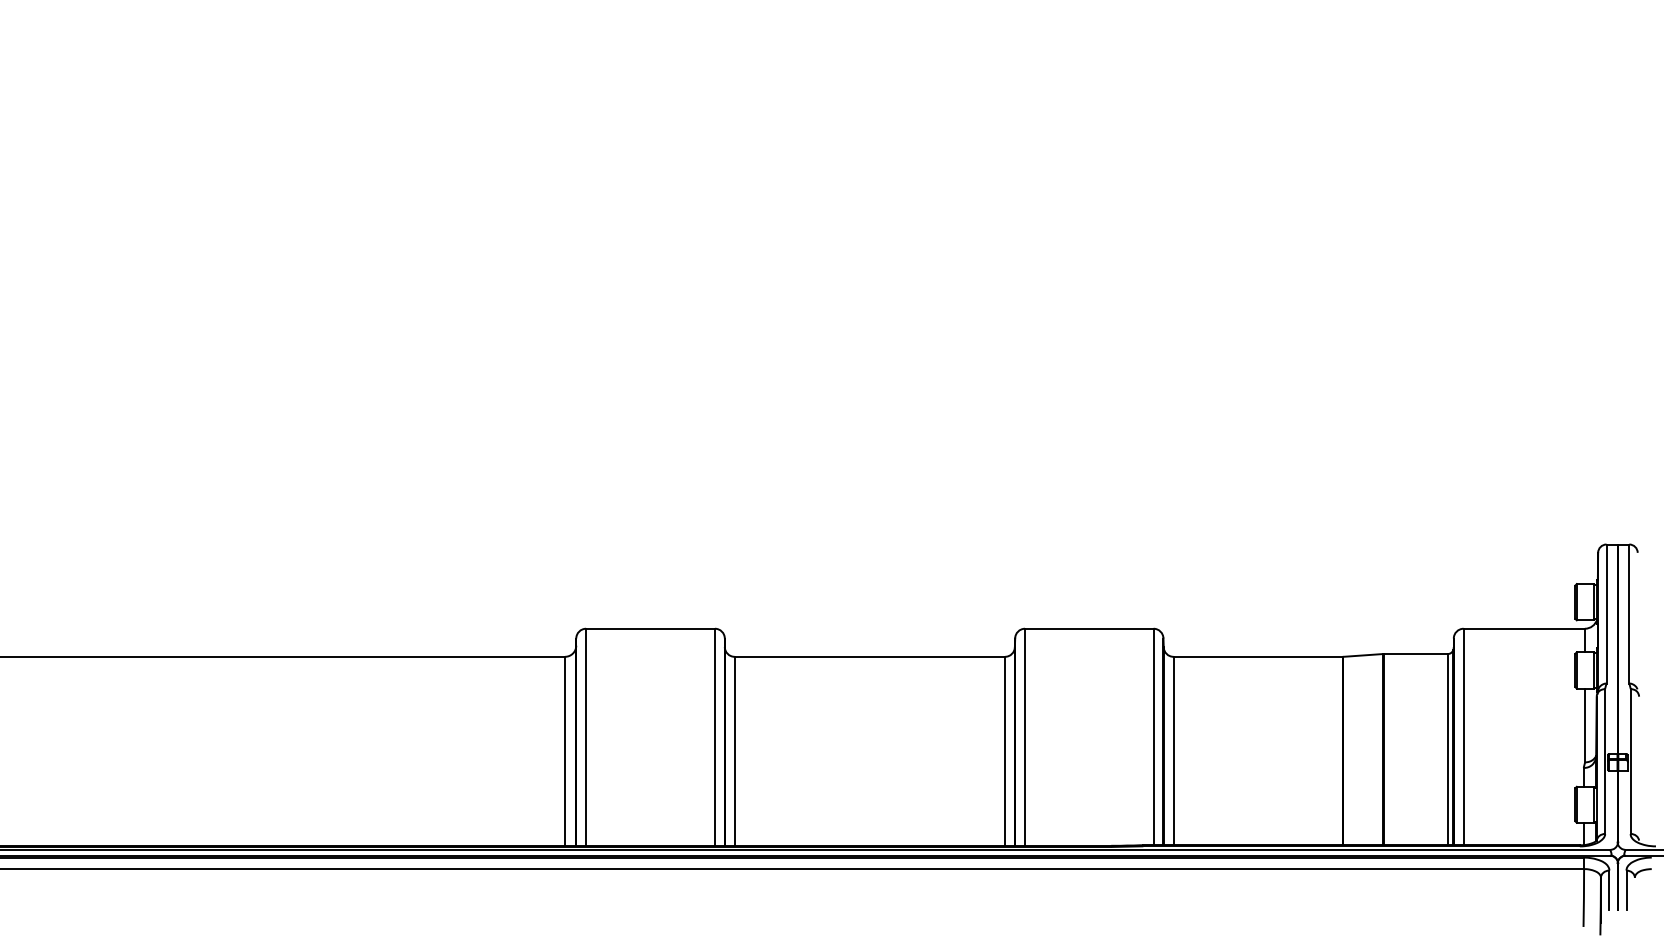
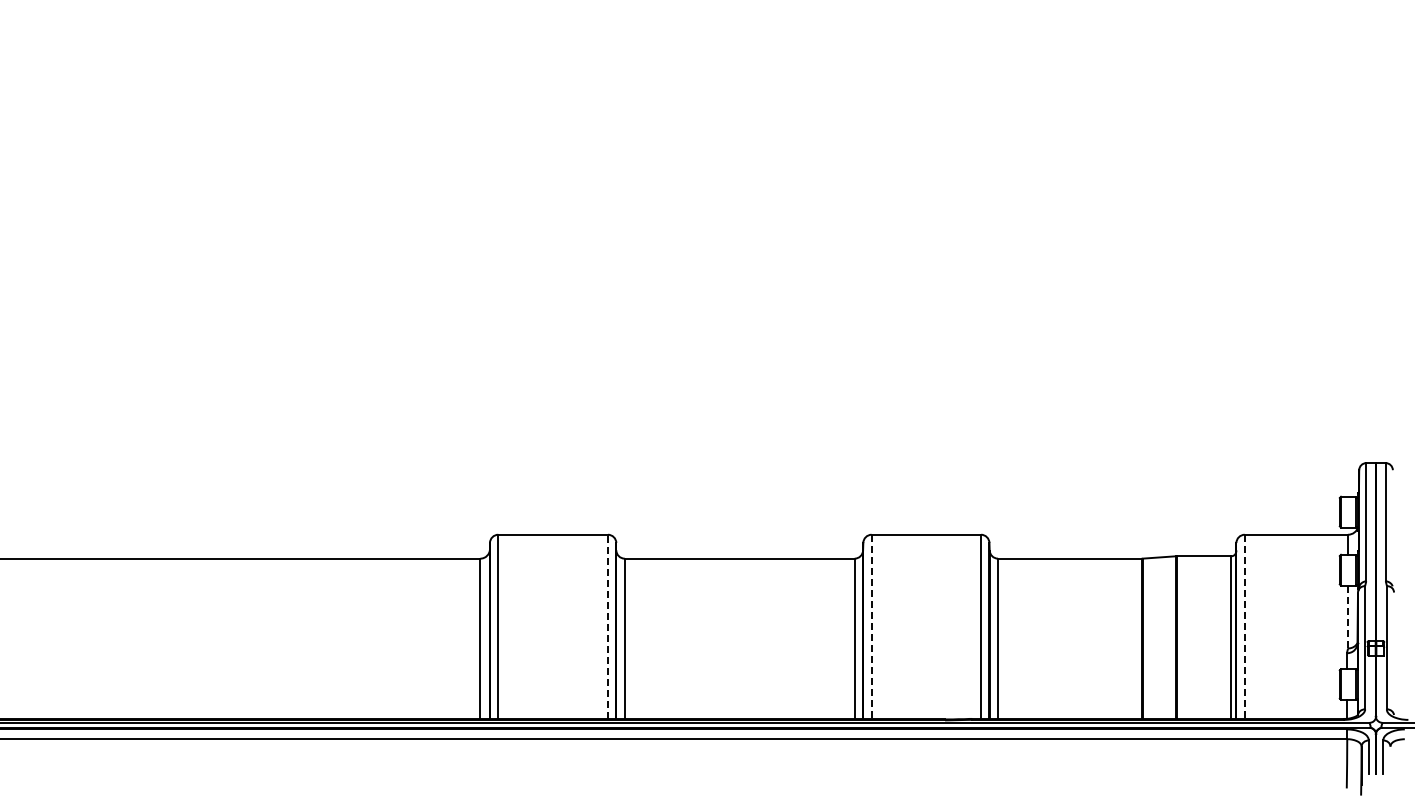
line: (1584, 724) -> (1347, 616), solid -> dashed
line: (714, 736) -> (607, 626), solid -> dashed
line: (1024, 737) -> (871, 627), solid -> dashed
line: (1463, 737) -> (1244, 627), solid -> dashed

